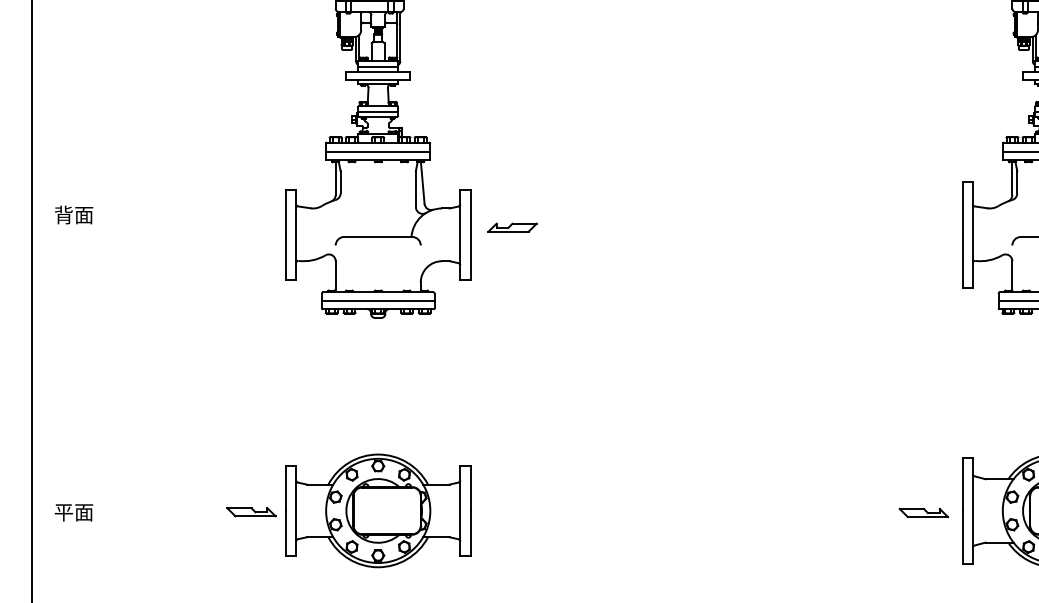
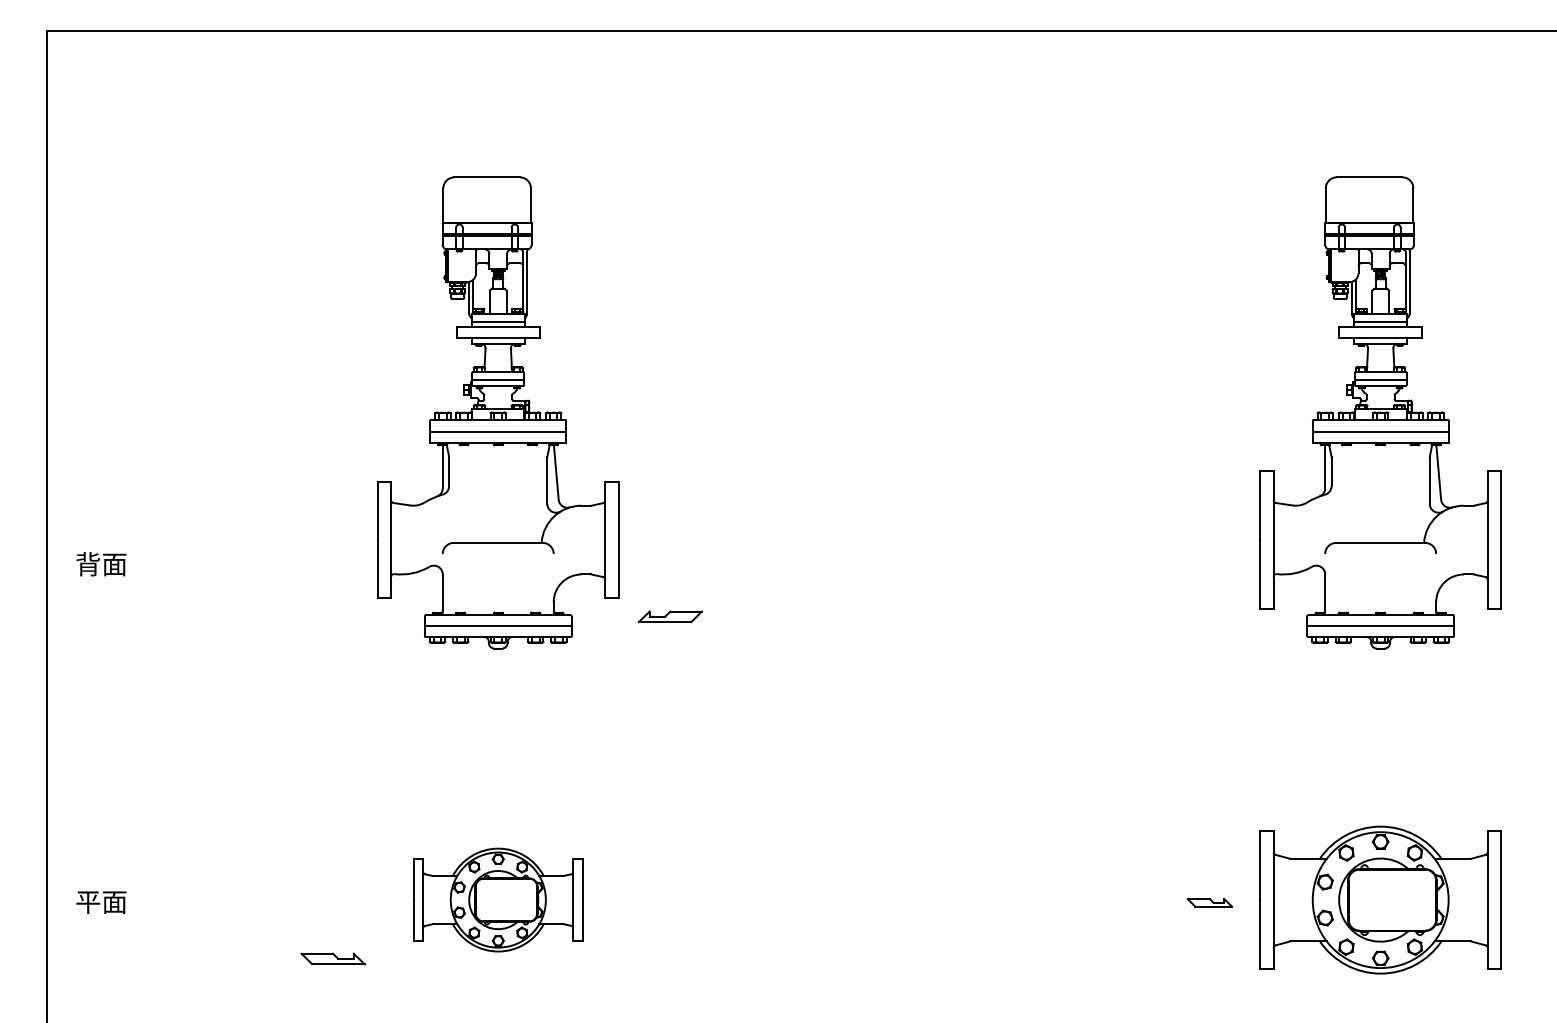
text: (74, 215) -> (101, 564), moved
part: (511, 227) -> (669, 616), moved
part: (378, 510) -> (498, 899), size x0.7
part: (251, 511) -> (332, 958), moved
part: (923, 512) -> (1209, 902), size x0.7

